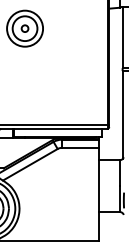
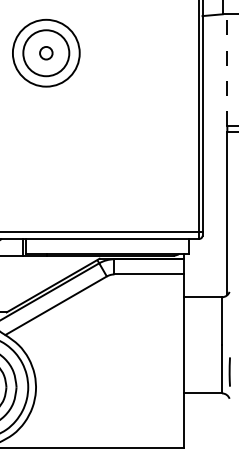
line: (122, 37) -> (227, 69), solid -> dashed

